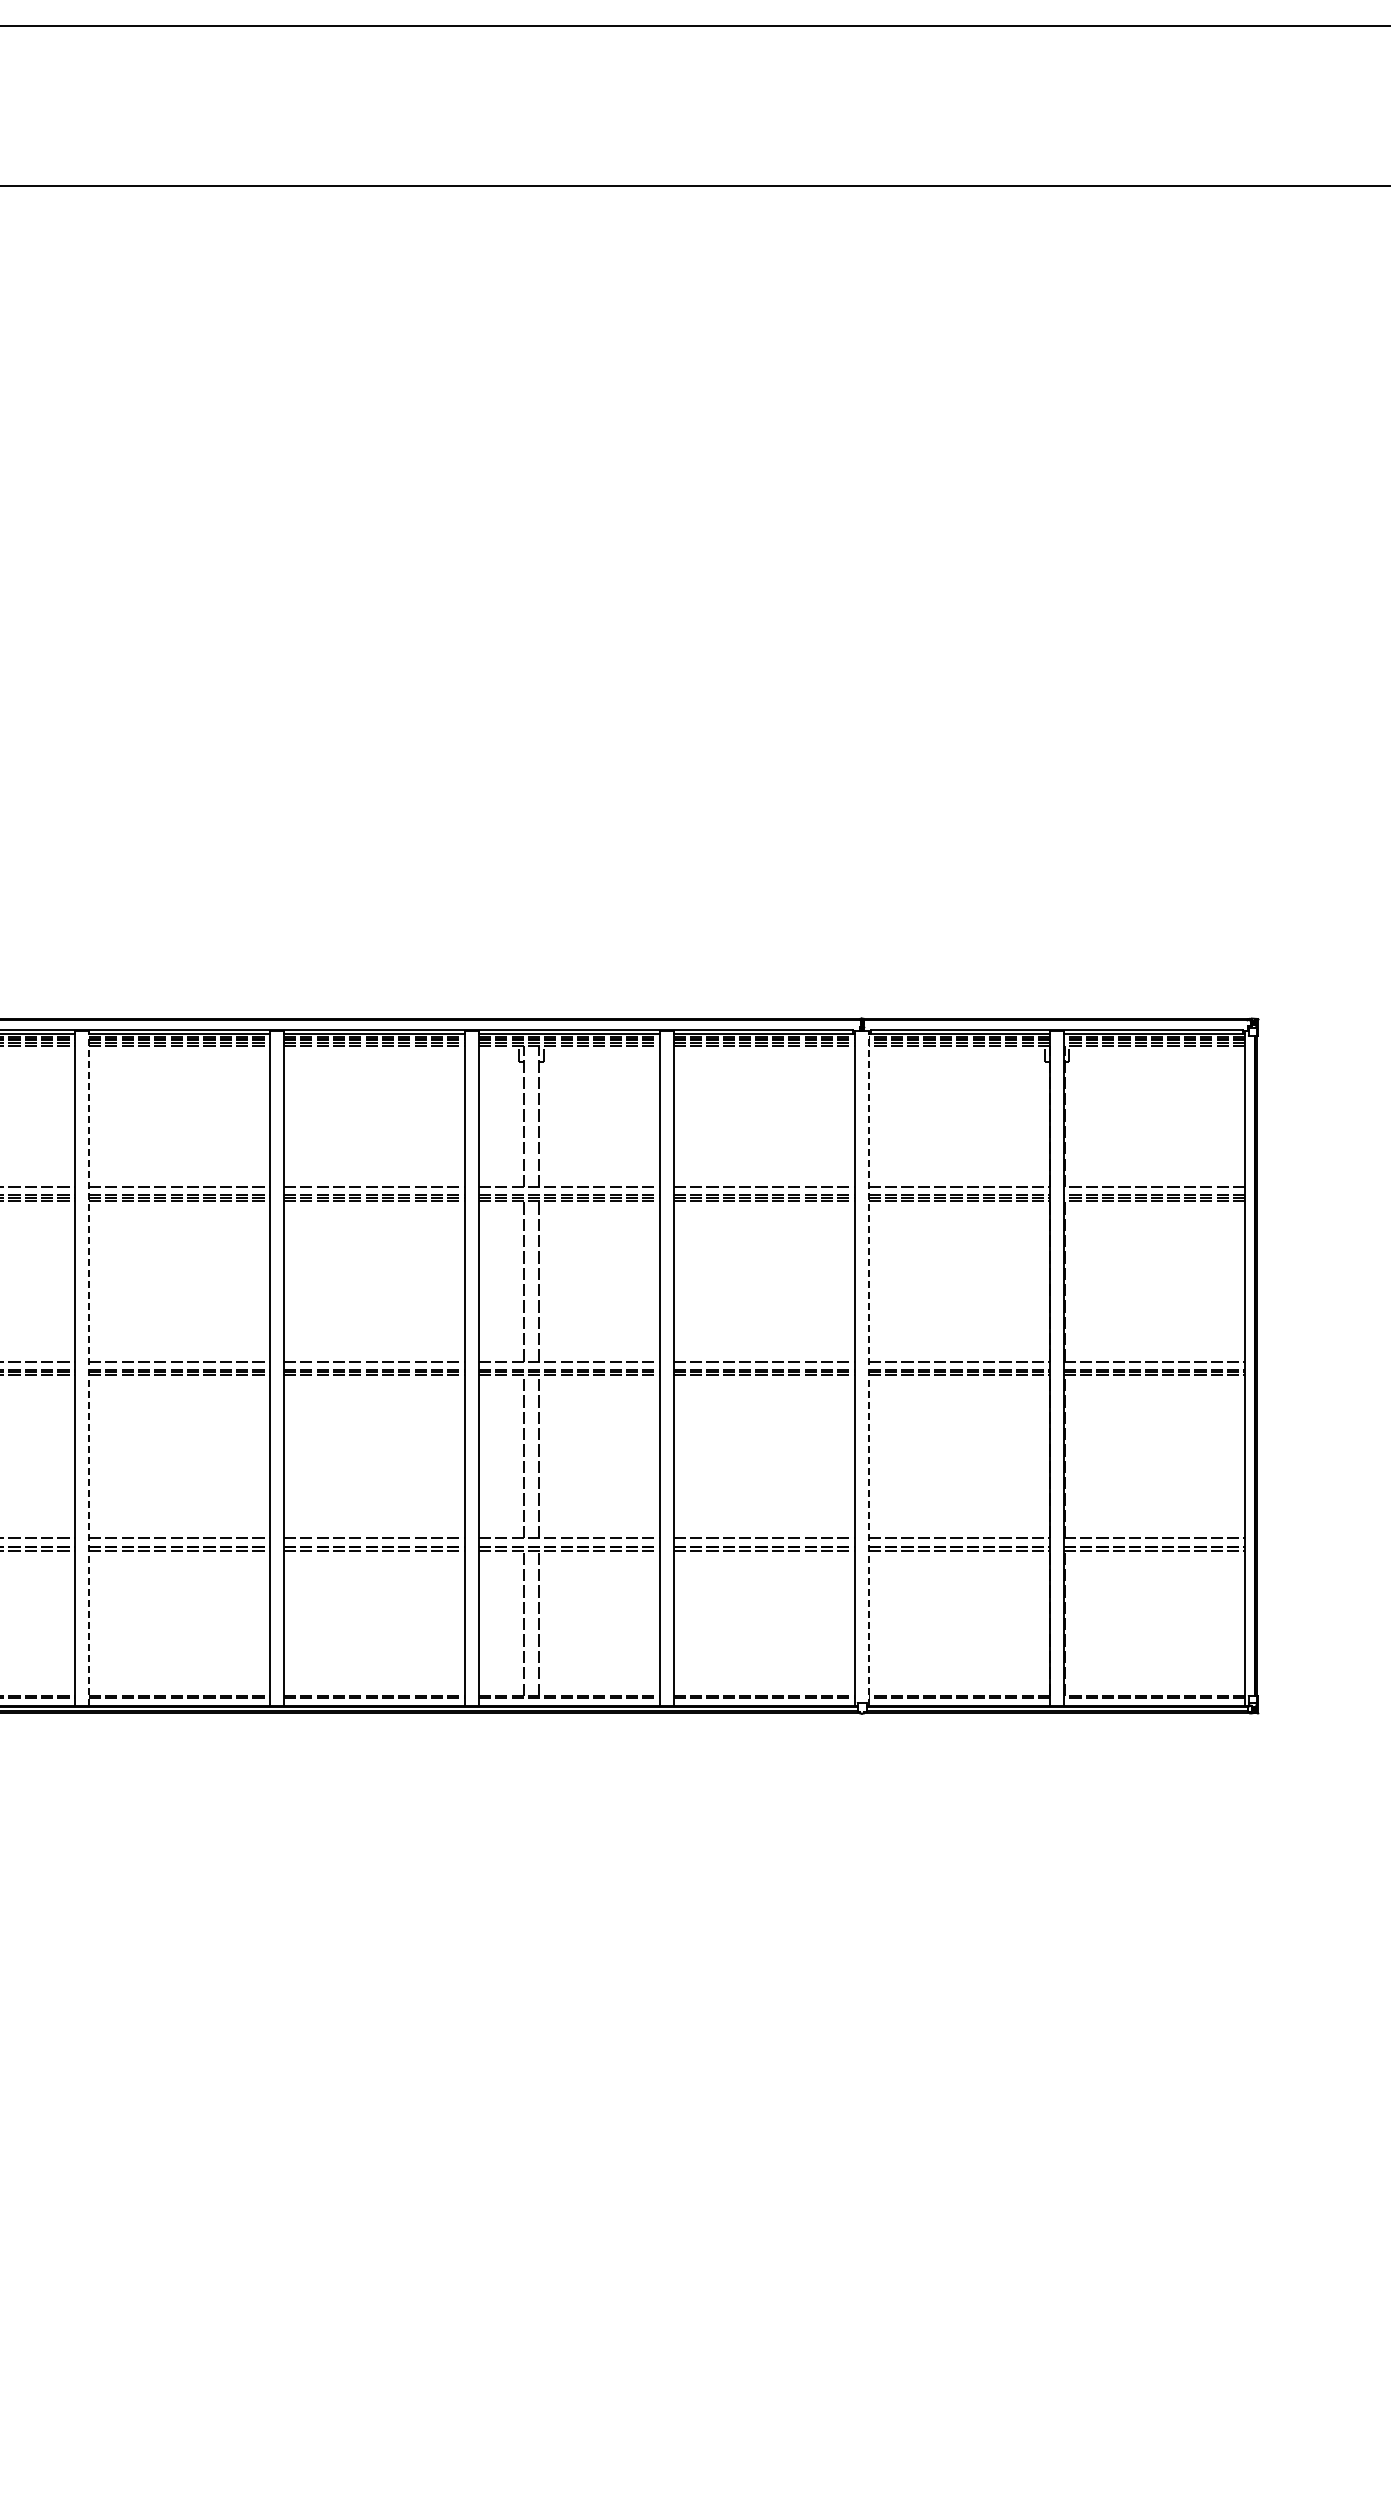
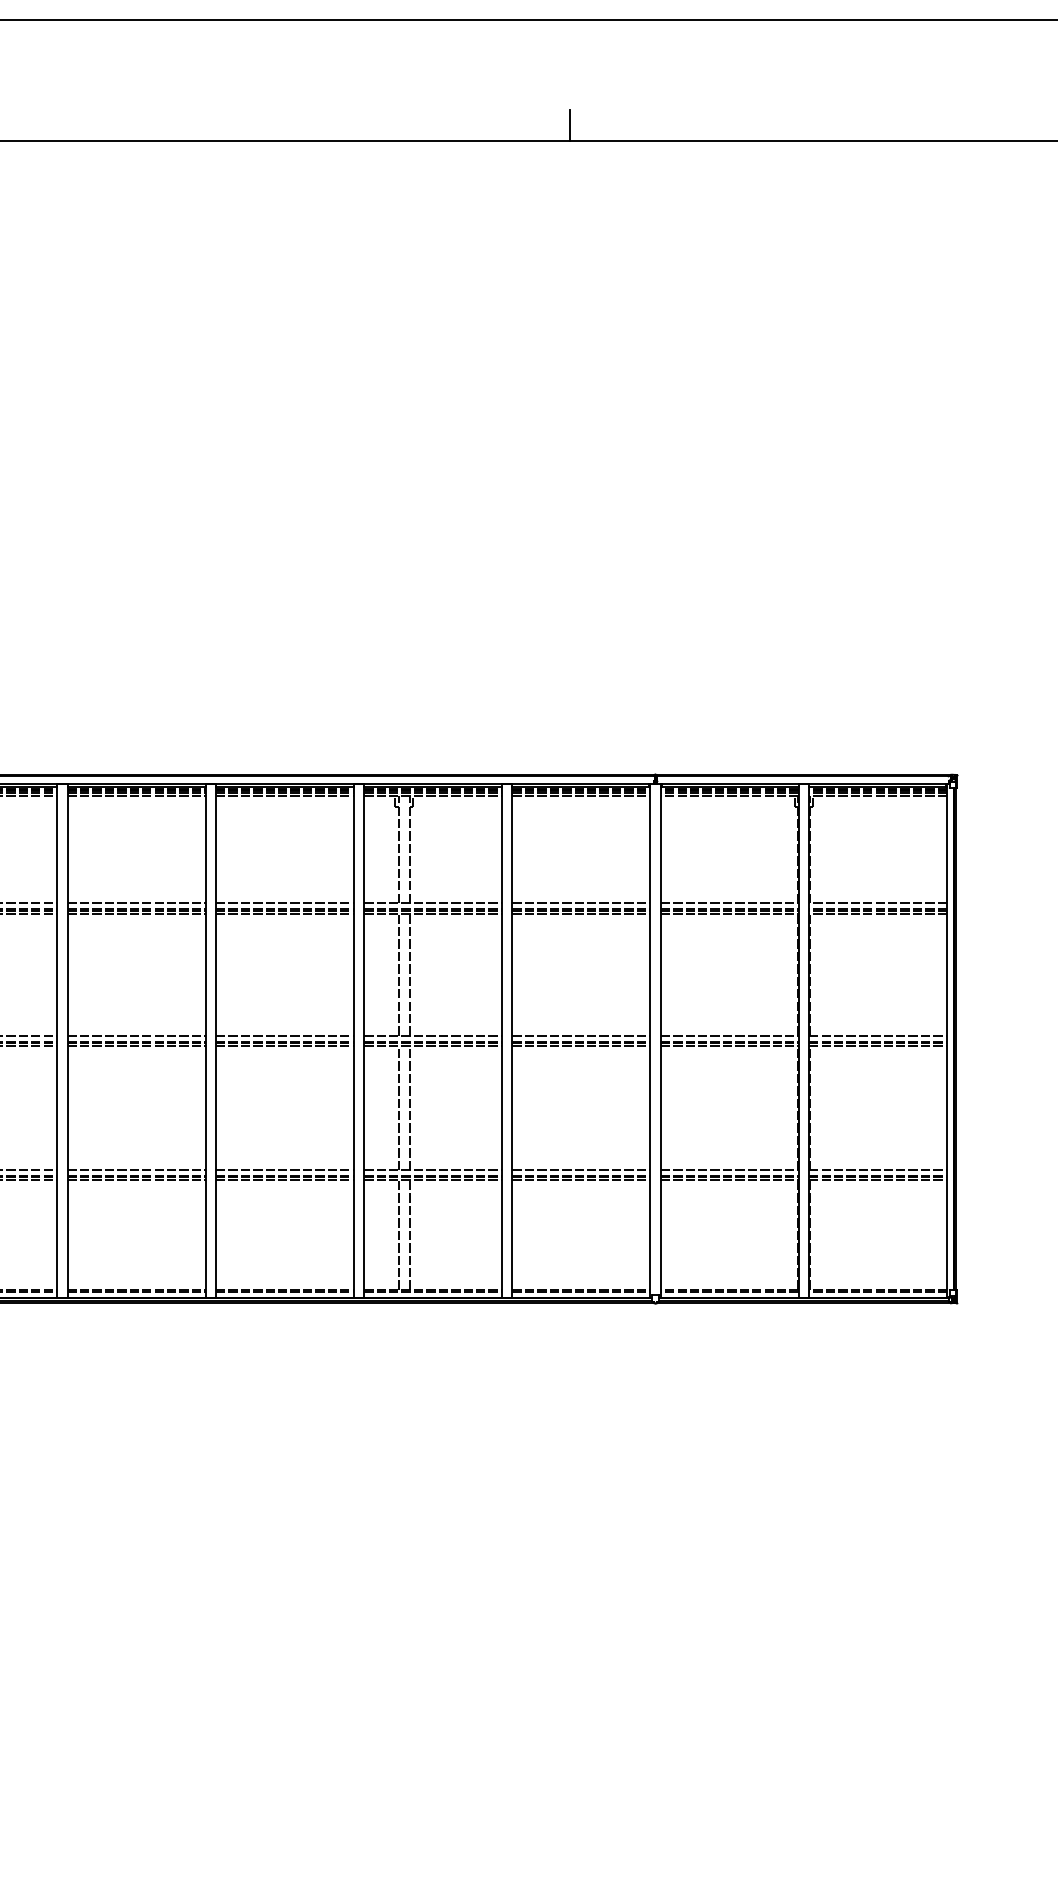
line: (749, 164) -> (570, 125), added
line: (88, 1368) -> (67, 1040), dashed -> solid
line: (868, 1368) -> (660, 1040), dashed -> solid

